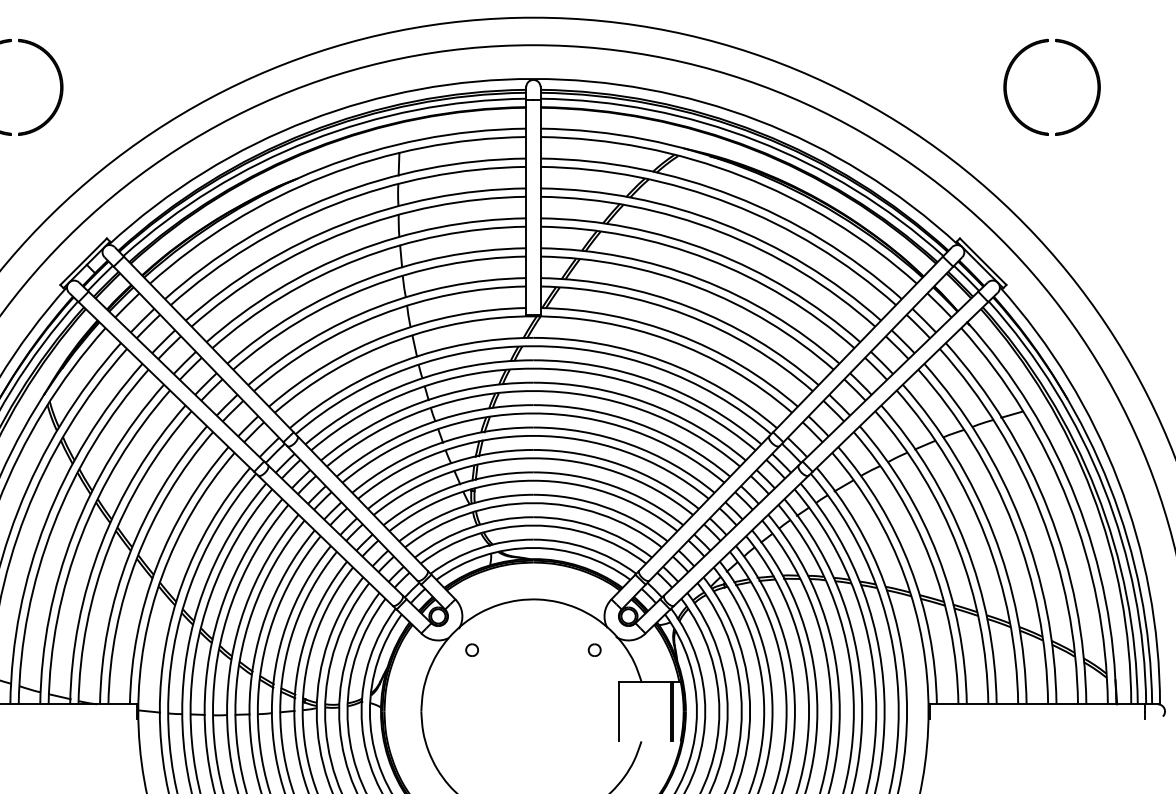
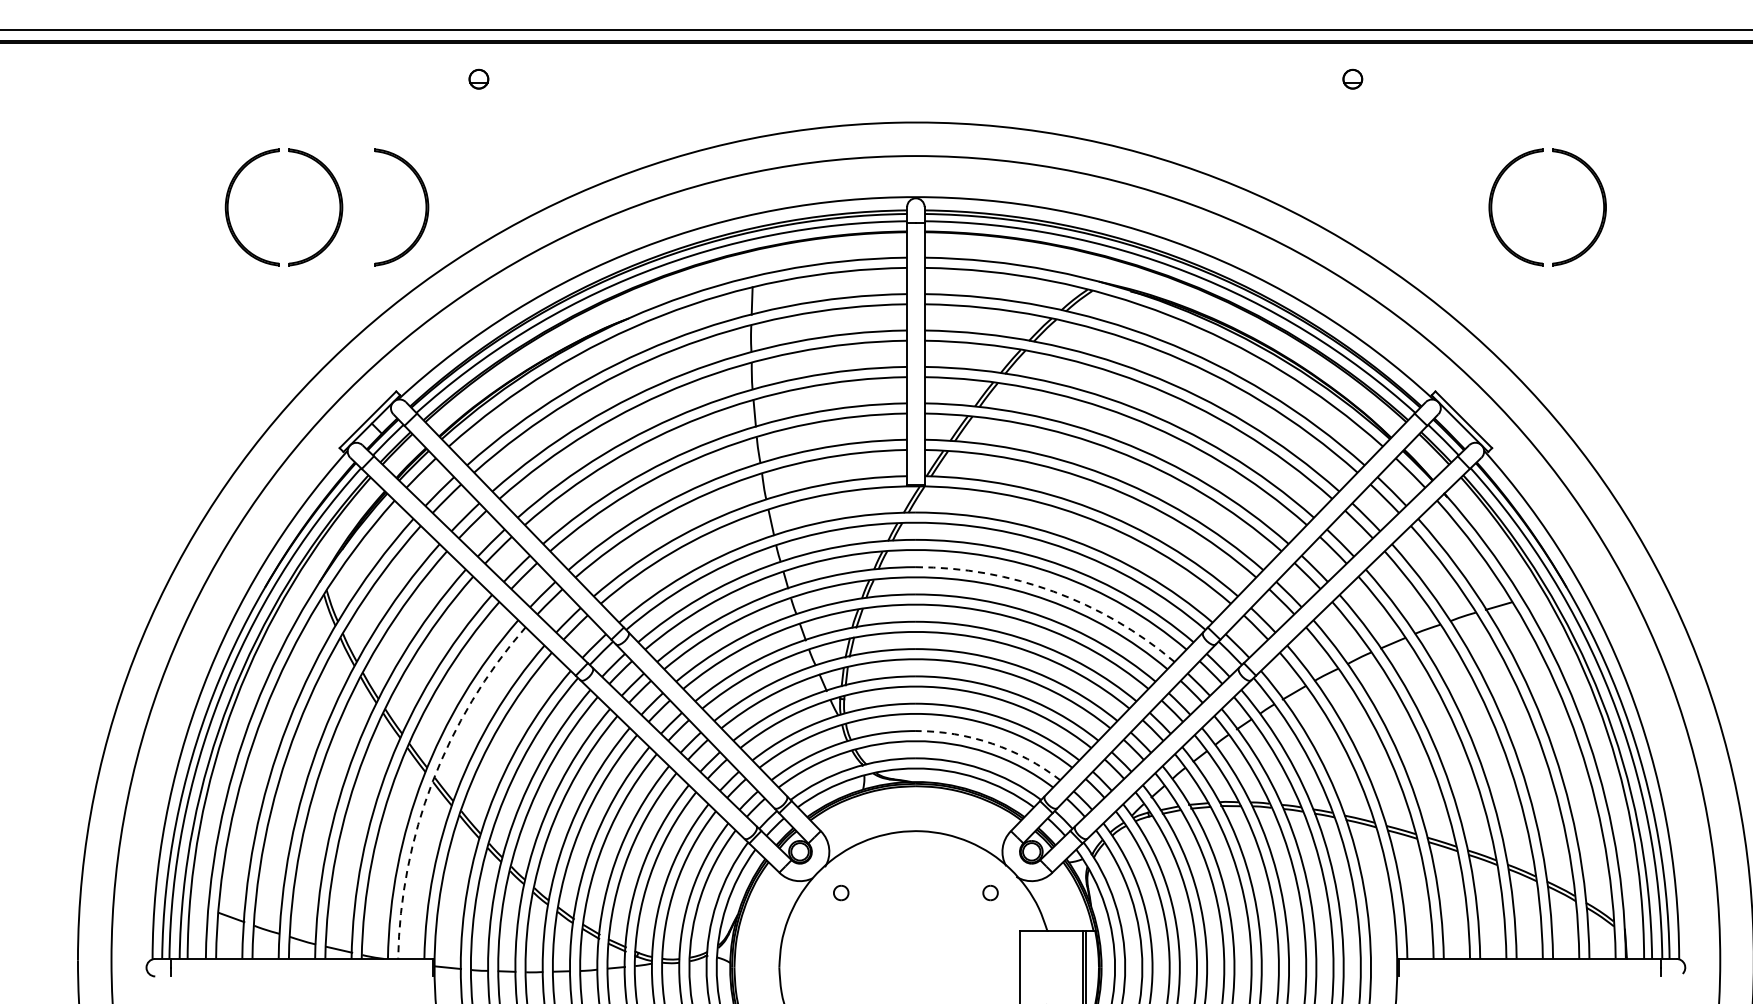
part: (130, 87) -> (425, 207), added
arc: (646, 402) -> (1053, 591), solid -> dashed
arc: (596, 527) -> (992, 743), solid -> dashed
arc: (136, 558) -> (432, 781), solid -> dashed

